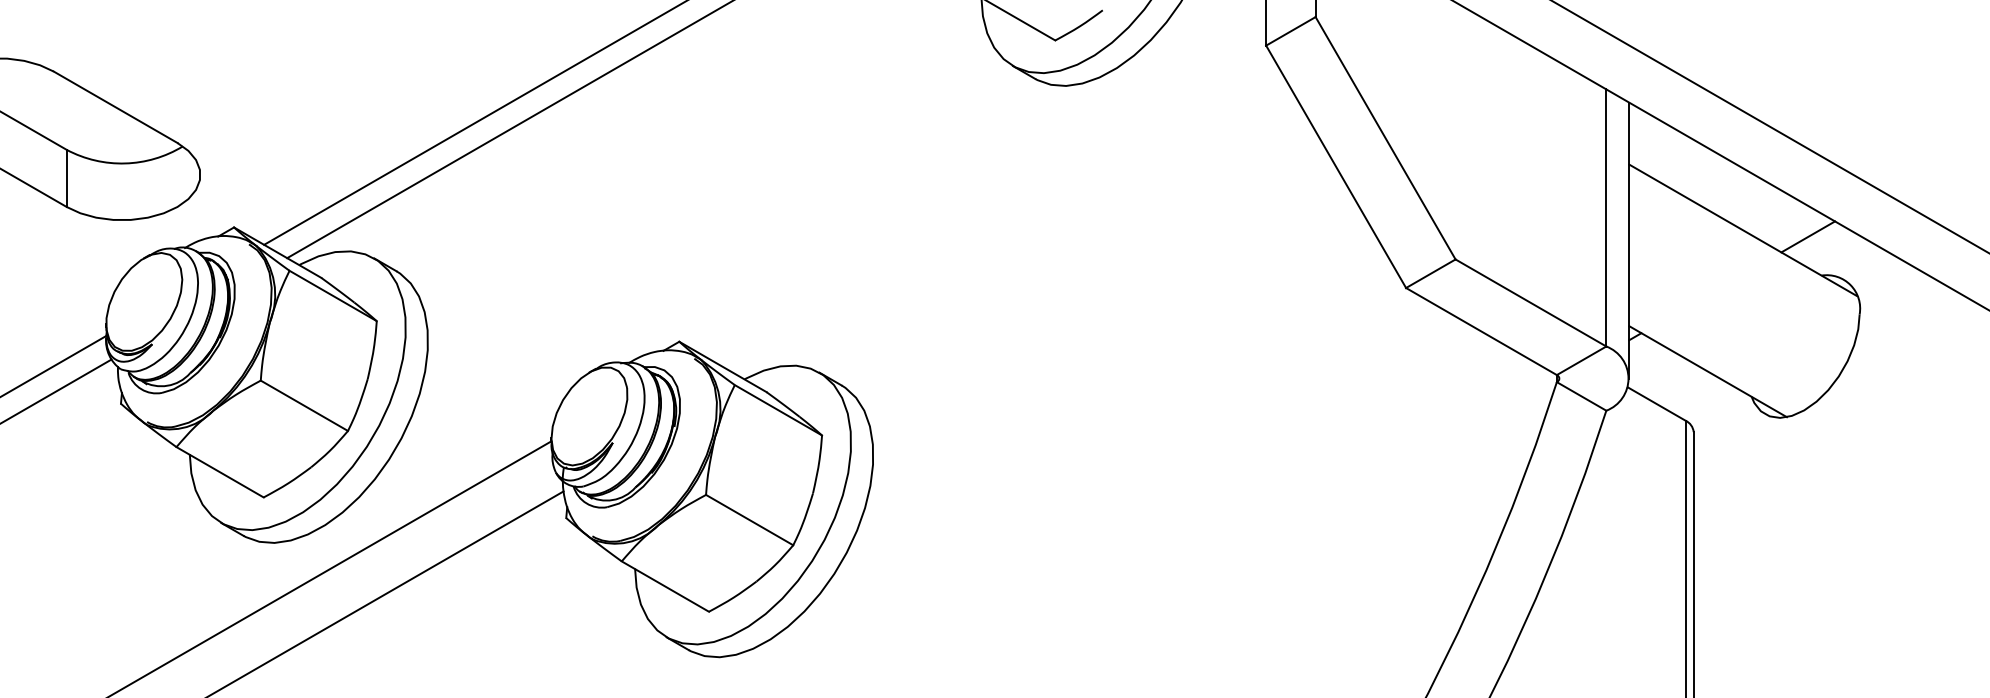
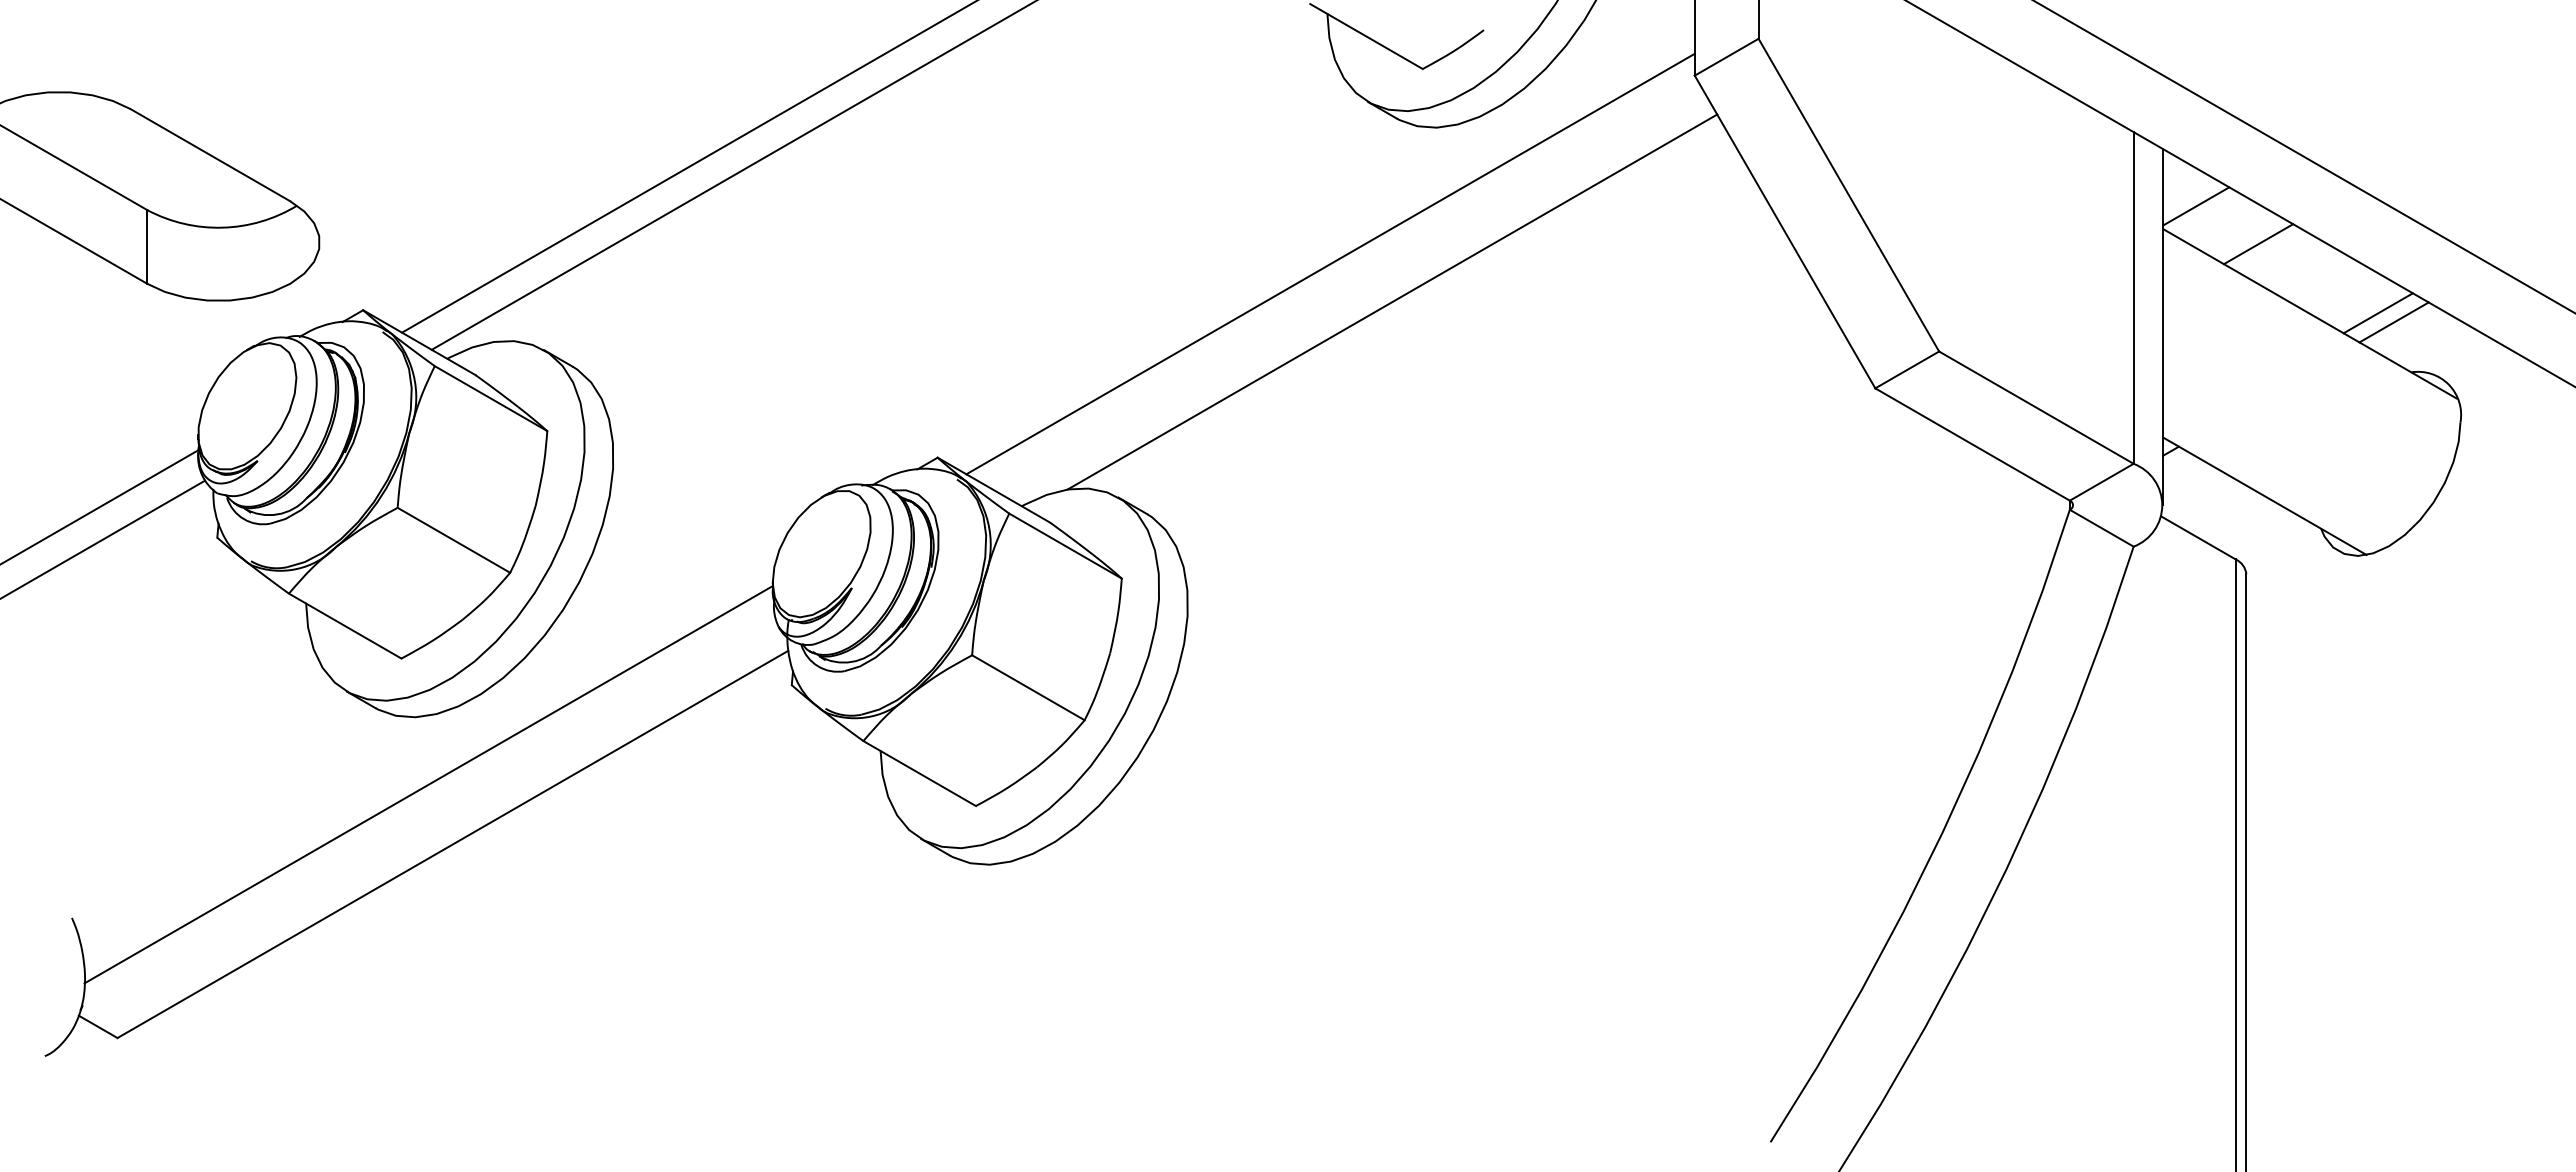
line: (1655, 147) -> (2196, 206), added
line: (1703, 176) -> (2258, 244), added
line: (983, 191) -> (1330, 263), added
line: (1031, 220) -> (1392, 301), added
line: (1795, 229) -> (2377, 313), added

